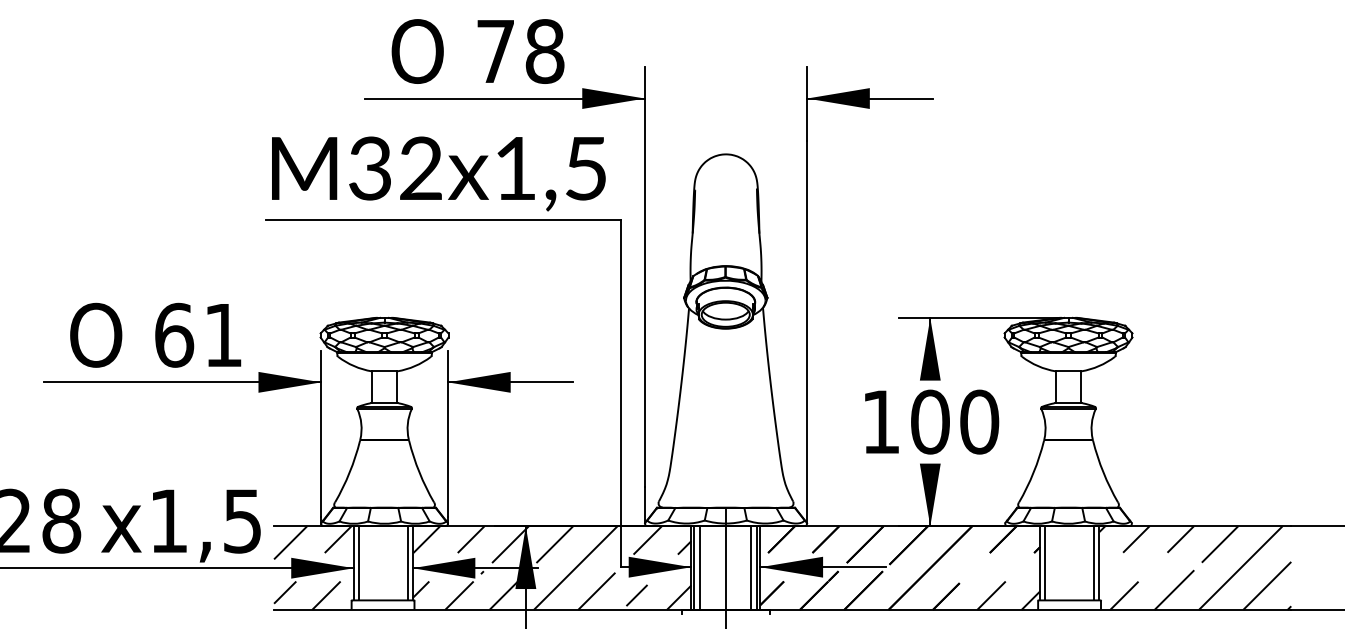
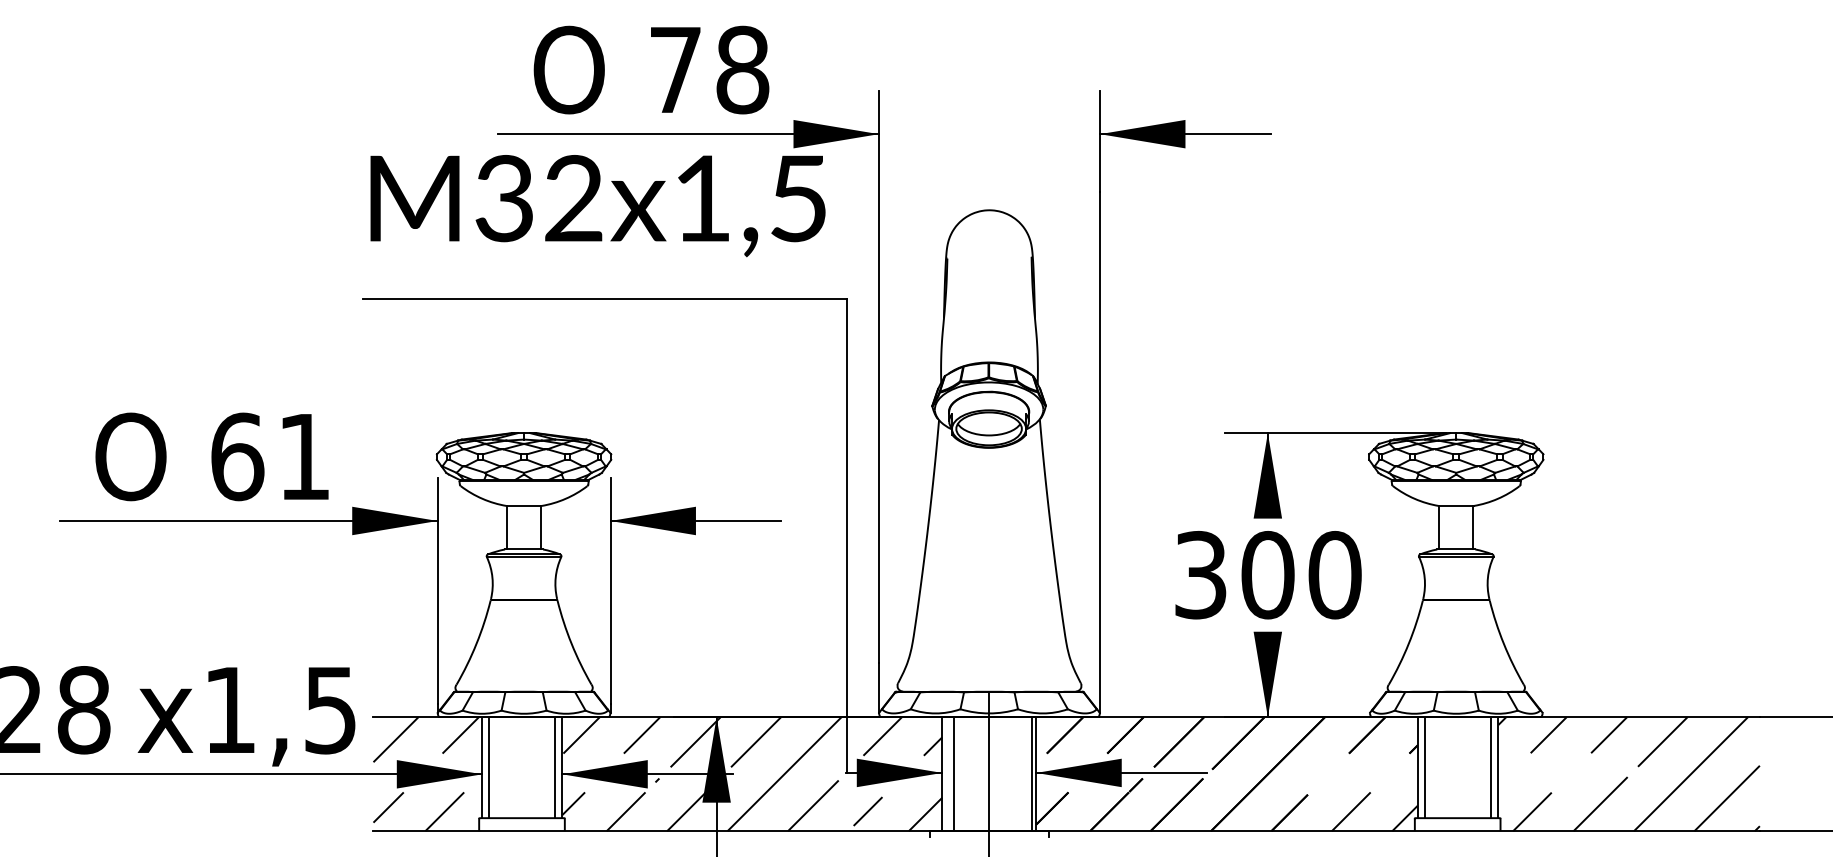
text: (438, 174) -> (597, 206), moved
text: (880, 422) -> (1200, 575), 100 -> 300
line: (694, 568) -> (946, 774), removed
line: (751, 568) -> (1024, 774), removed

